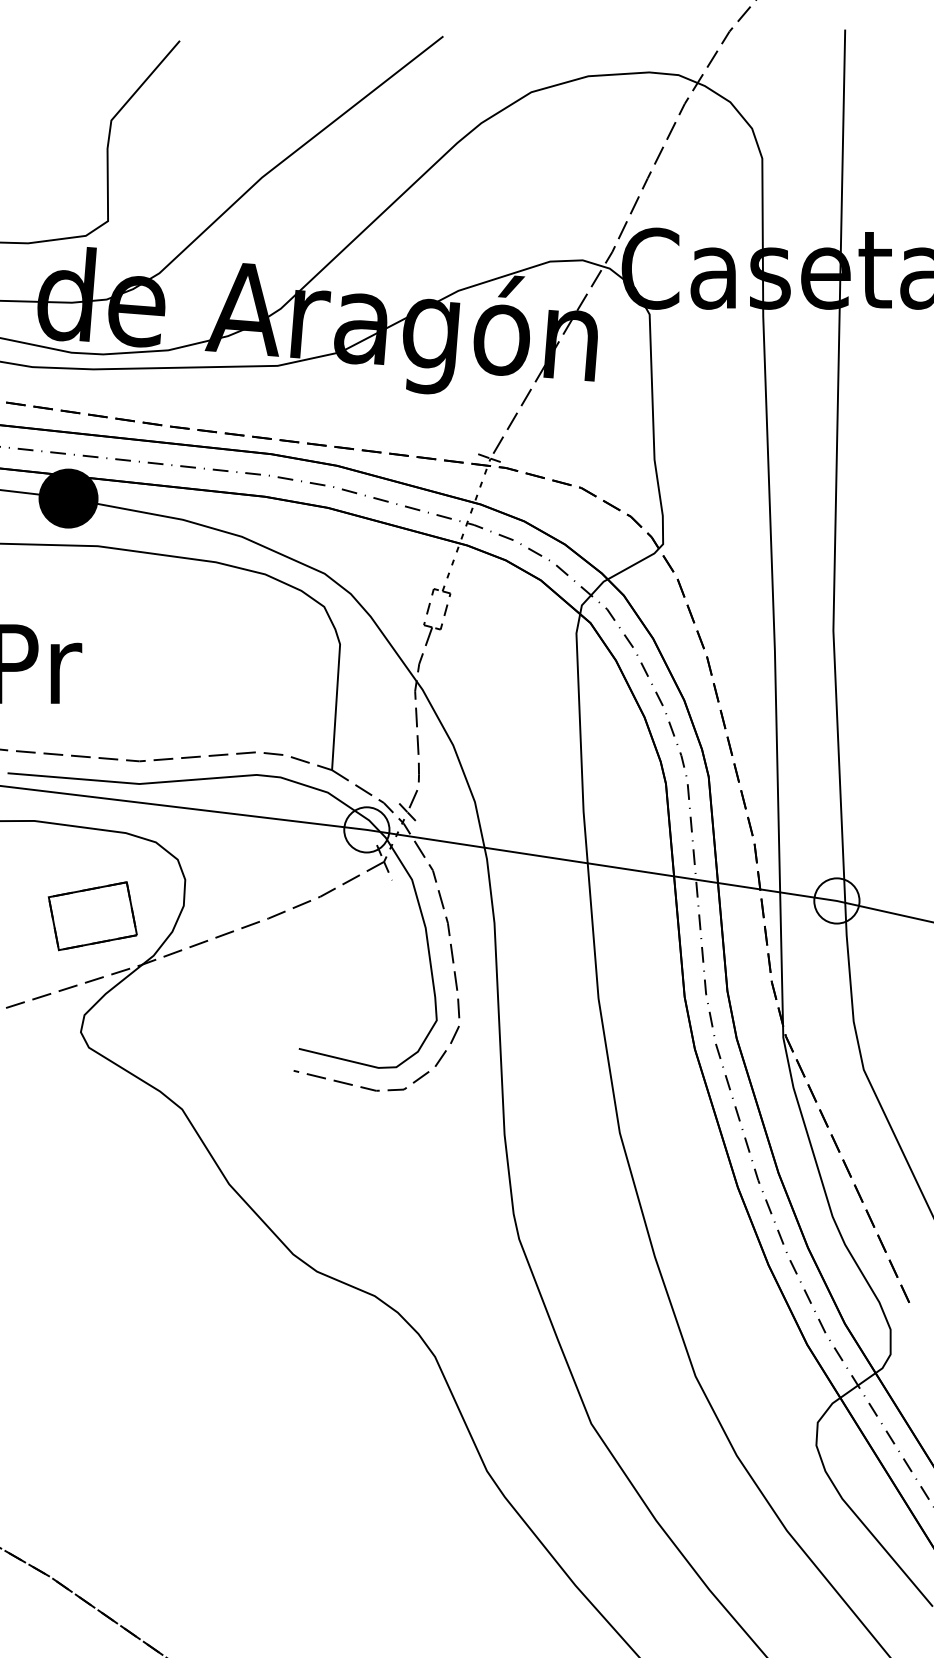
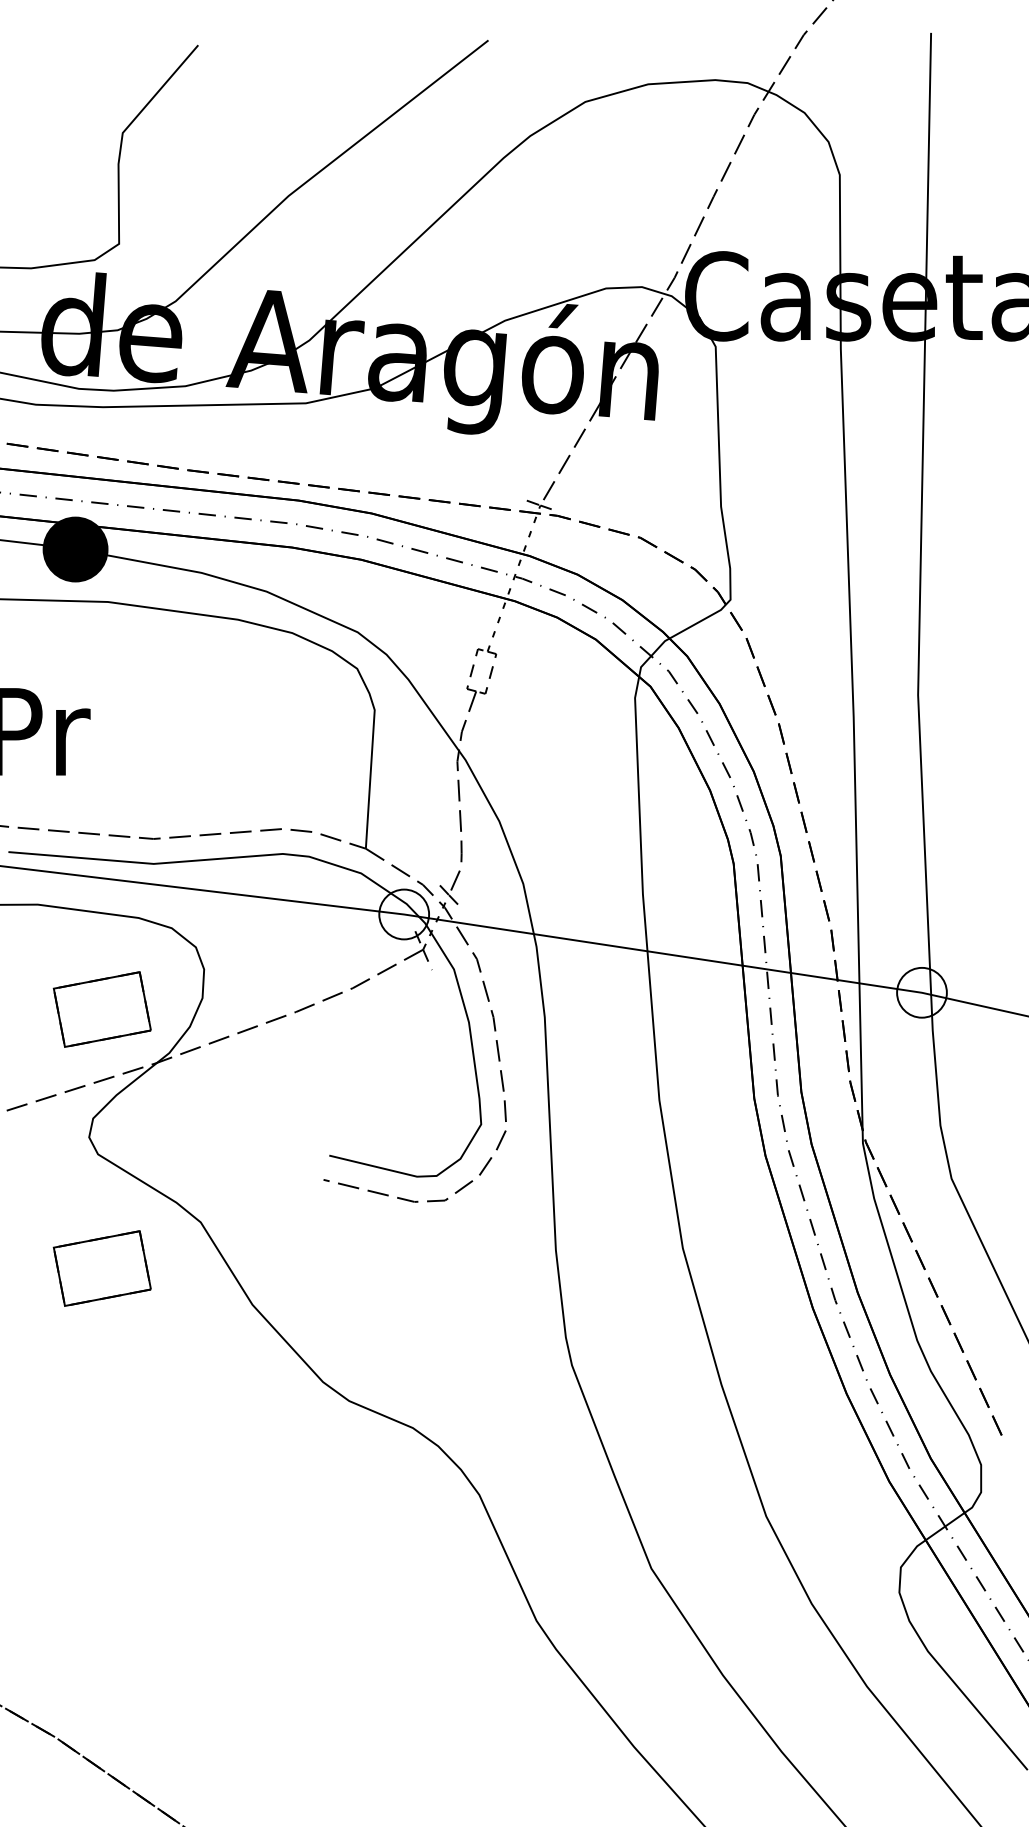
part: (92, 1151) -> (101, 1268), added

